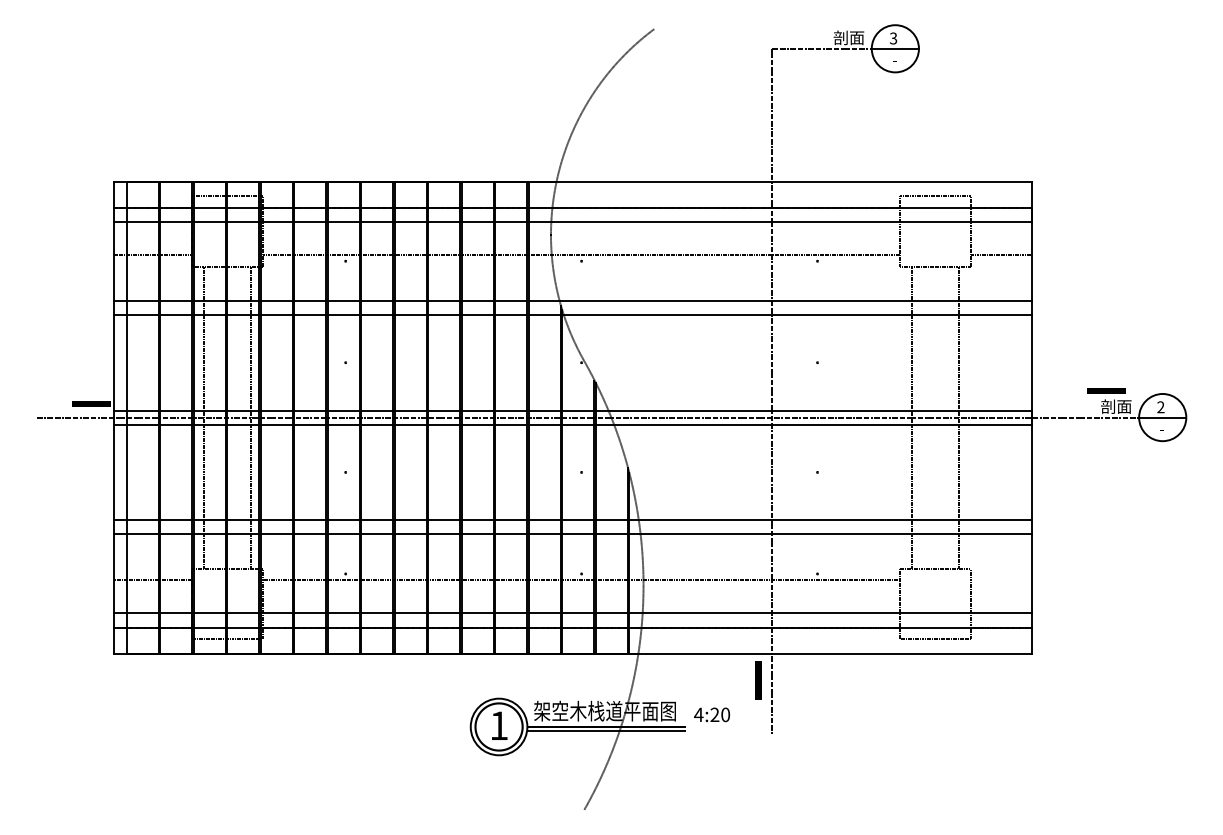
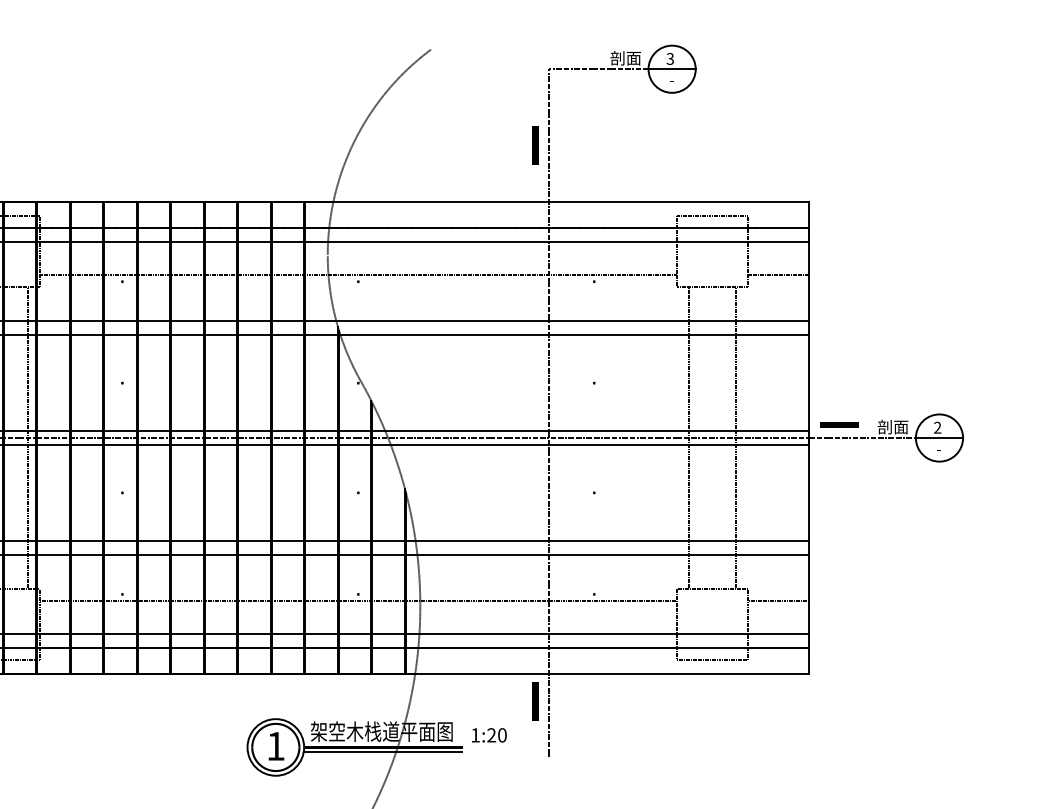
line: (758, 124) -> (535, 144), added
line: (1106, 390) -> (840, 423), moved
line: (1001, 580) -> (778, 600), added
text: (698, 714) -> (475, 734), 4:20 -> 1:20

